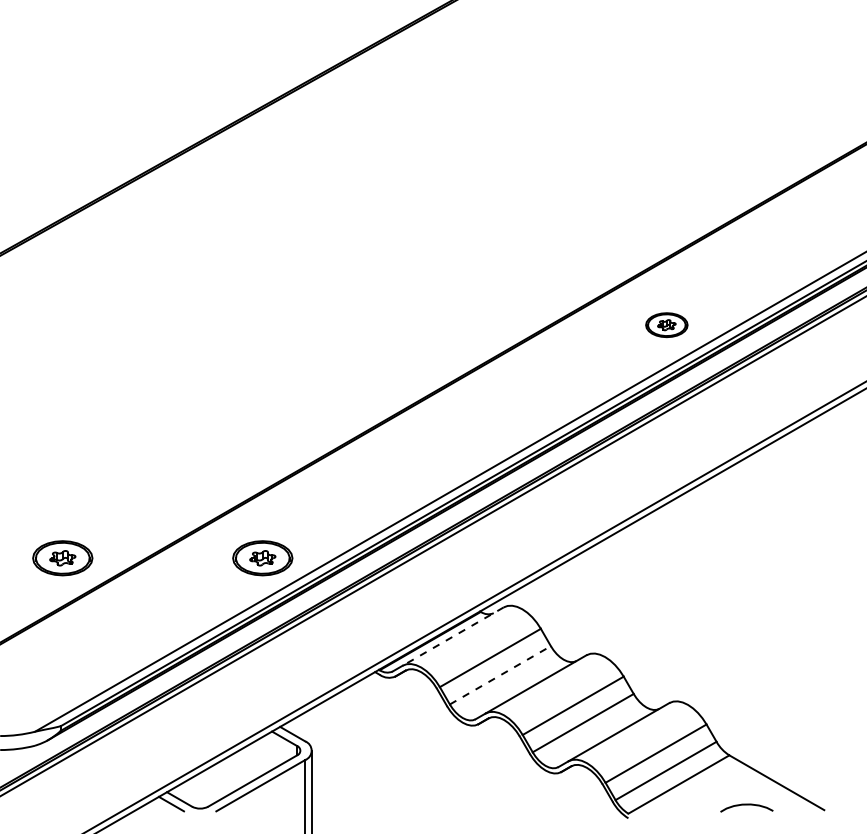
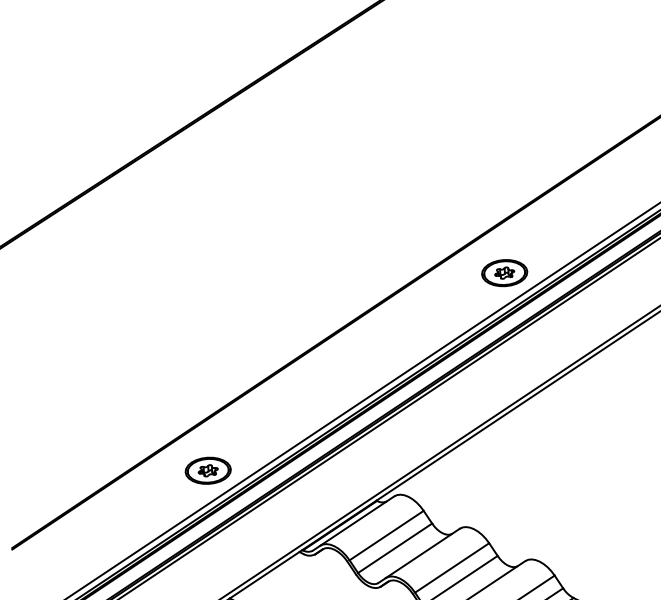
part: (666, 325) -> (504, 273), size x1.43
part: (62, 558) -> (55, 480), removed
line: (452, 636) -> (356, 521), dashed -> solid
line: (500, 675) -> (395, 548), dashed -> solid

